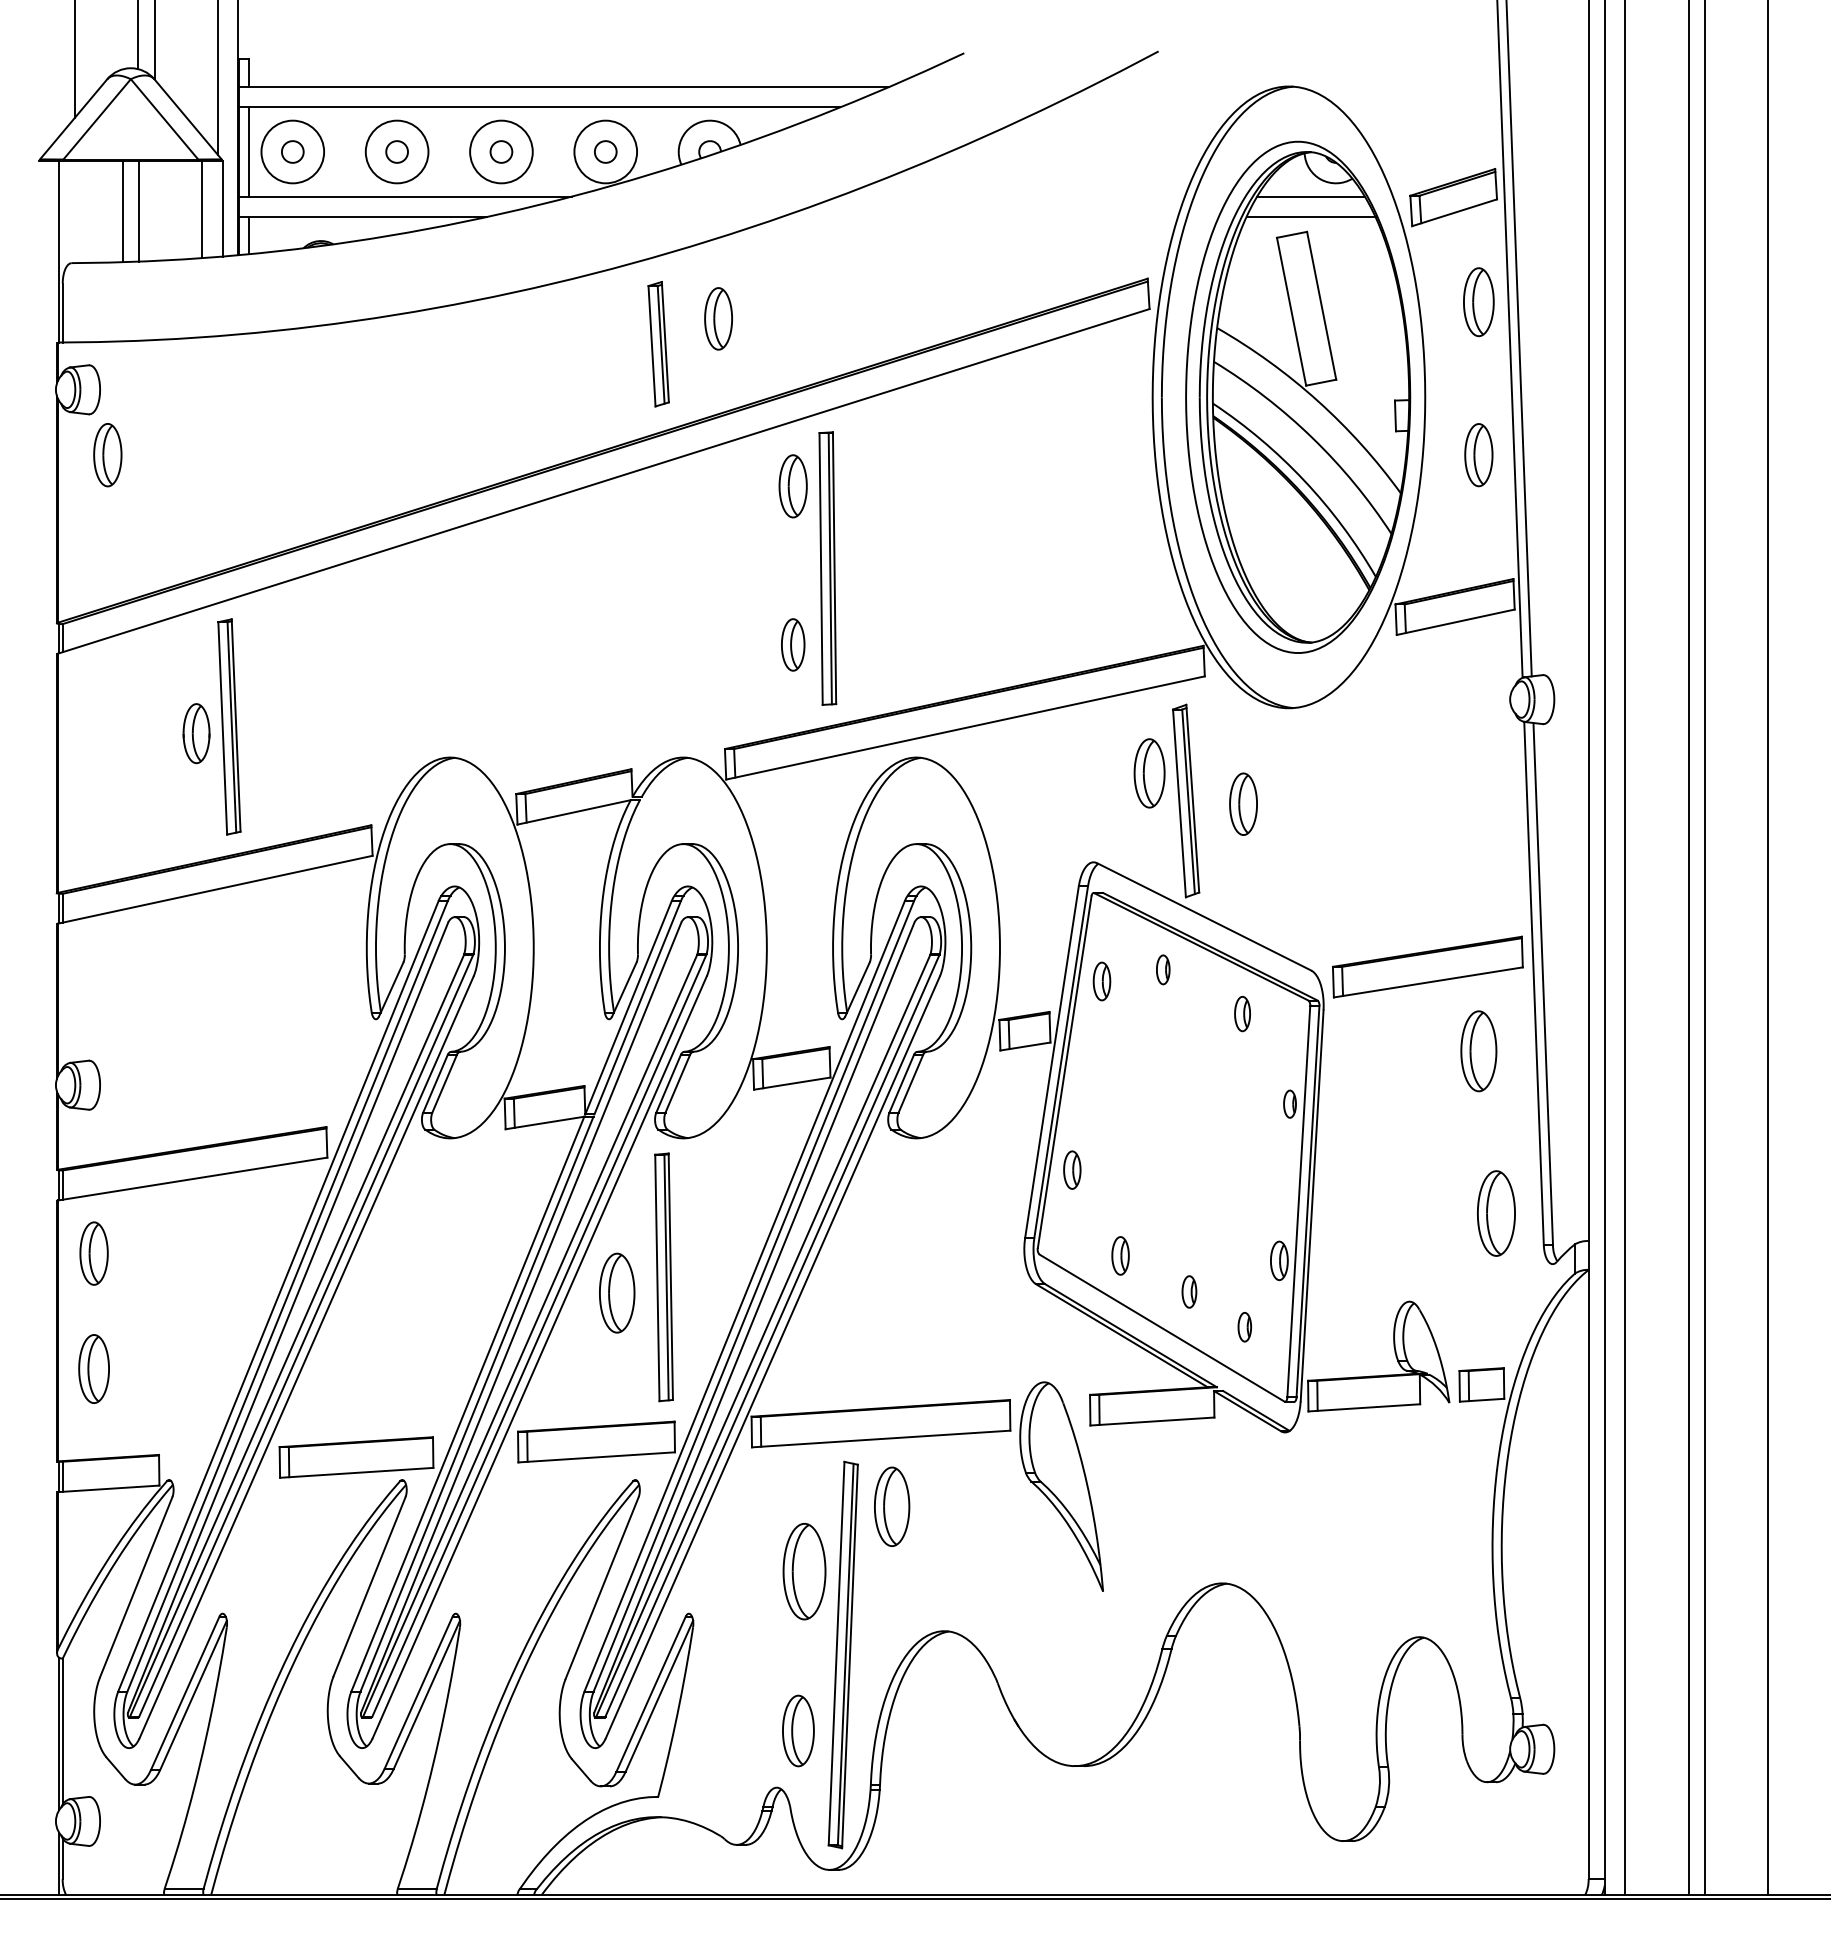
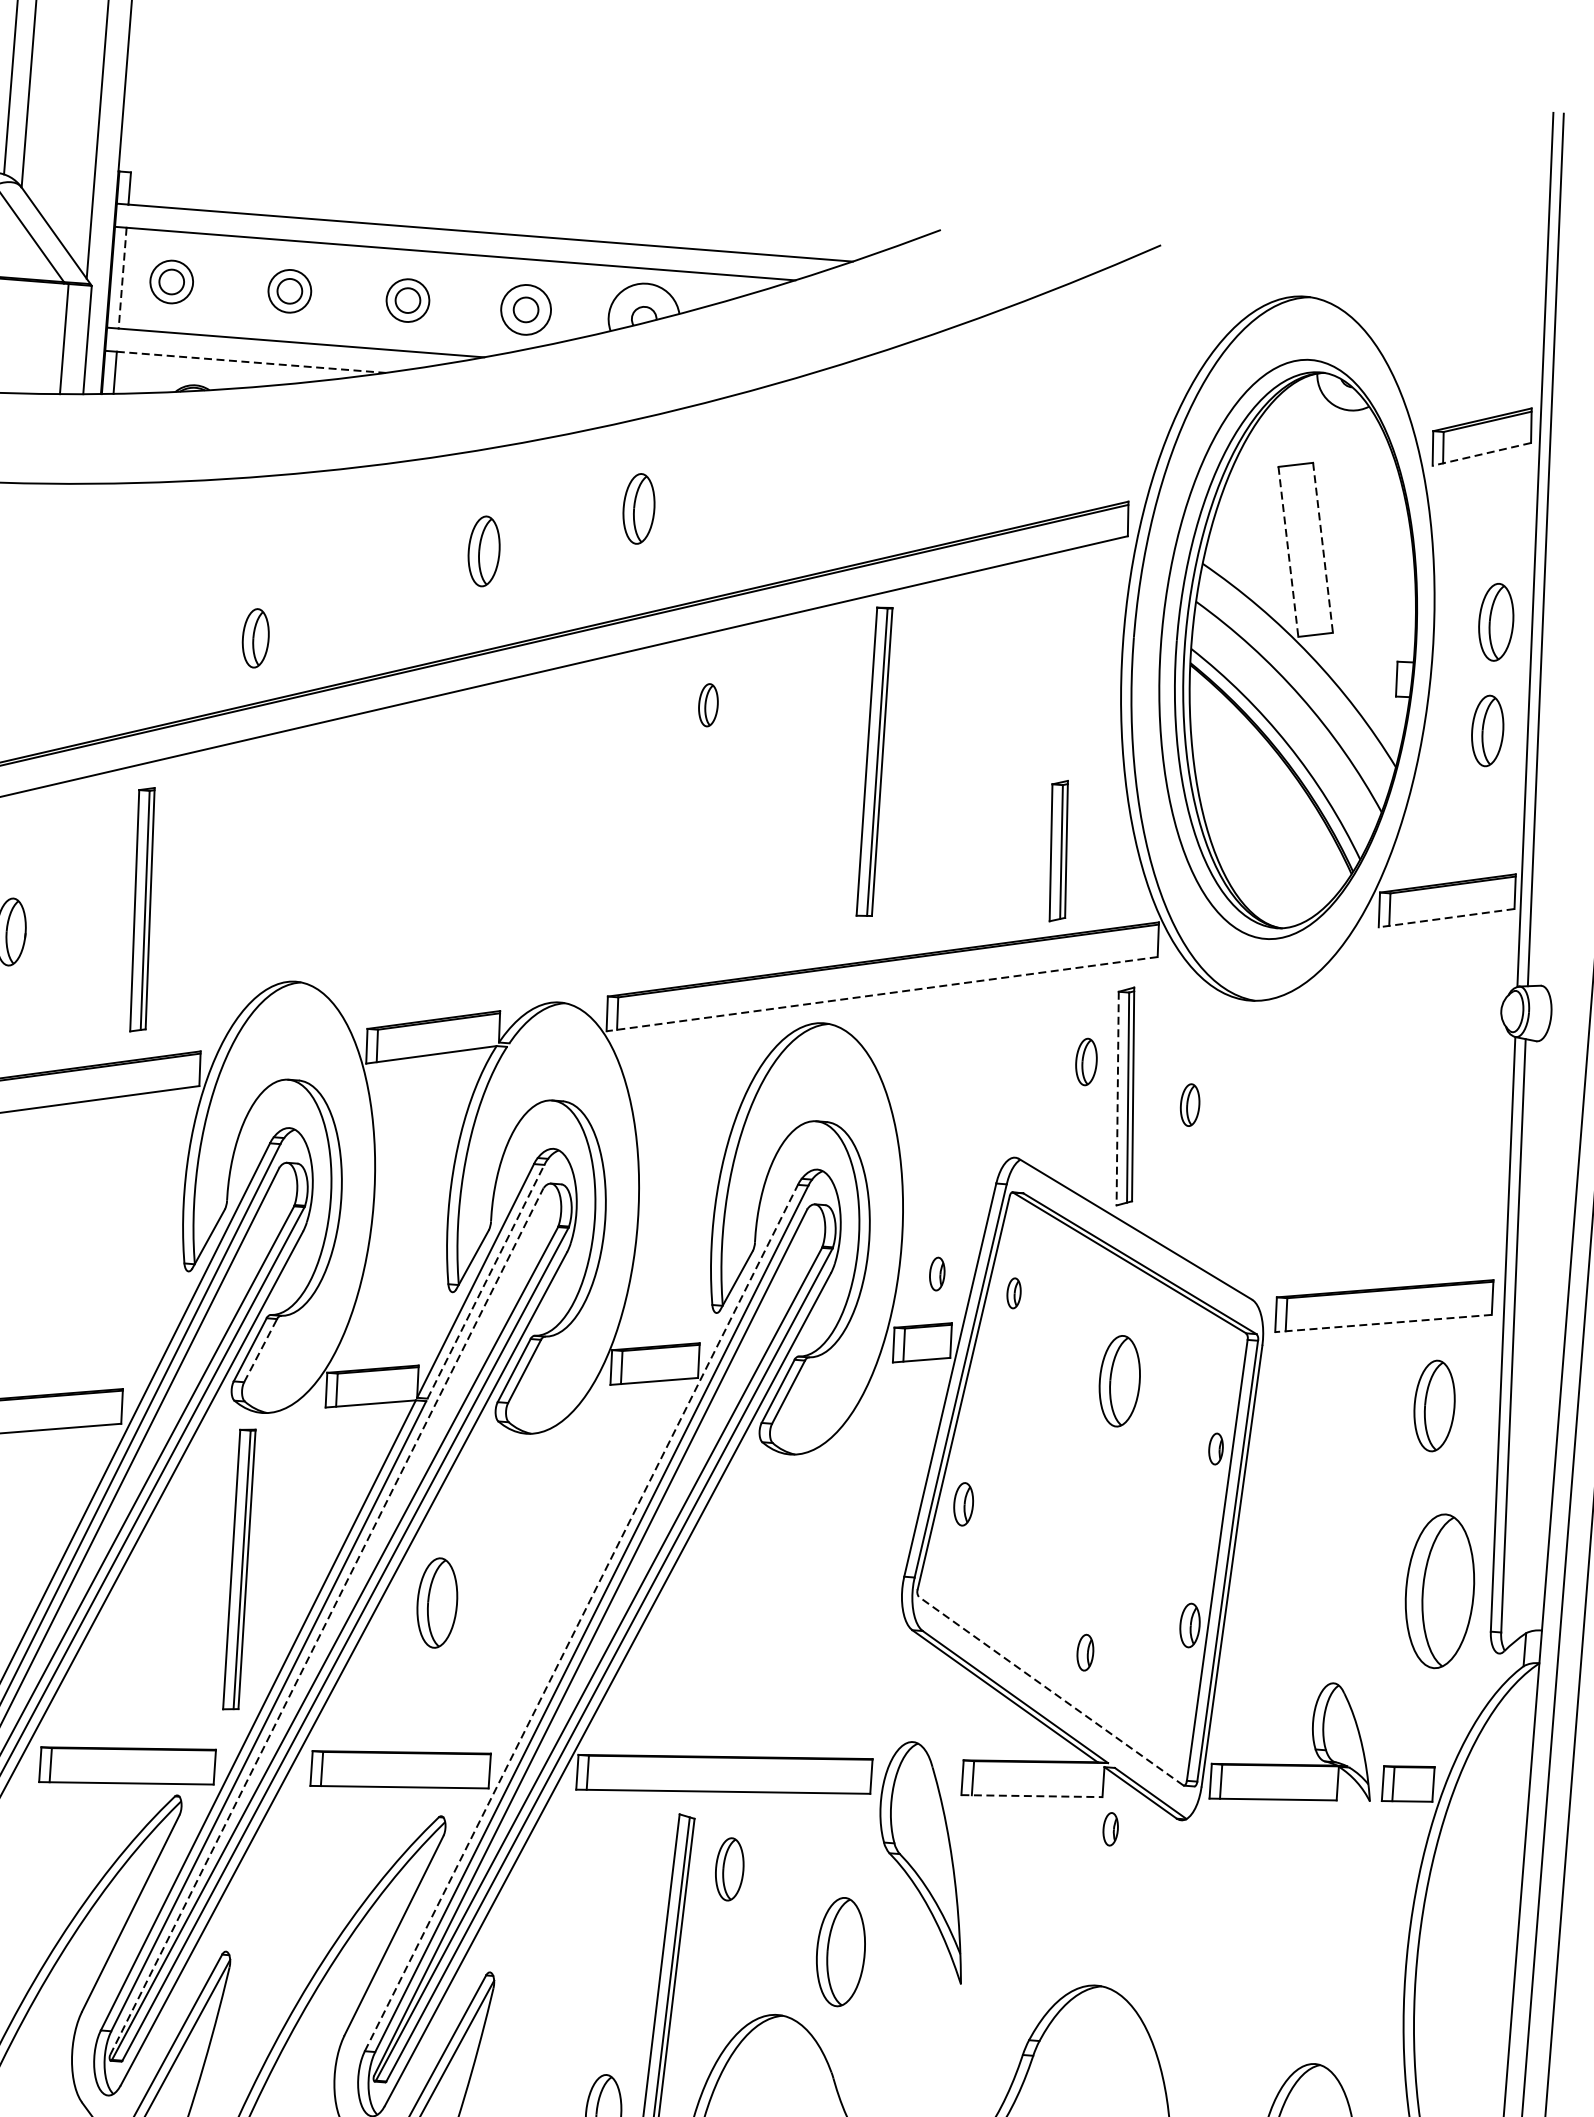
circle: (292, 151) -> (171, 281), size x0.6
circle: (396, 151) -> (289, 290), size x0.6
circle: (501, 151) -> (408, 300), size x0.6
circle: (605, 151) -> (525, 309), size x0.7
line: (249, 152) -> (122, 278), solid -> dashed
line: (1310, 196) -> (1320, 423), removed
line: (1454, 212) -> (1481, 454), solid -> dashed
line: (368, 216) -> (251, 361), solid -> dashed
line: (1310, 216) -> (1318, 445), removed
part: (1478, 302) -> (1495, 622), moved
line: (1321, 306) -> (1322, 548), solid -> dashed
line: (1291, 312) -> (1288, 552), solid -> dashed
part: (658, 344) -> (1058, 851), moved
part: (585, 366) -> (484, 550), added
part: (792, 486) -> (707, 705), size x0.6
part: (827, 568) -> (874, 761), moved
line: (1455, 622) -> (1446, 918), solid -> dashed
part: (793, 644) -> (256, 637), moved
part: (229, 726) -> (142, 909), moved
line: (965, 727) -> (882, 993), solid -> dashed
part: (1149, 773) -> (1086, 1062), size x0.6
line: (1179, 803) -> (1117, 1098), solid -> dashed
part: (1243, 803) -> (1190, 1104), size x0.6
part: (1163, 969) -> (937, 1273), moved
part: (1101, 981) -> (1013, 1293), size x0.7
line: (1428, 982) -> (1383, 1323), solid -> dashed
line: (637, 1007) -> (485, 1281), solid -> dashed
part: (1242, 1014) -> (1170, 1343), removed
part: (1200, 1051) -> (1119, 1381), added
line: (444, 1083) -> (260, 1350), solid -> dashed
part: (1496, 1213) -> (1440, 1591), size x1.6
part: (1120, 1255) -> (1010, 1605), removed
part: (663, 1277) -> (238, 1569), moved
line: (744, 1295) -> (581, 1617), solid -> dashed
line: (521, 1316) -> (326, 1620), solid -> dashed
part: (1244, 1327) -> (1110, 1829), moved
line: (1162, 1328) -> (1051, 1691), solid -> dashed
line: (1152, 1421) -> (1032, 1796), solid -> dashed
part: (892, 1506) -> (730, 1869), size x0.7
part: (804, 1571) -> (840, 1951), moved

